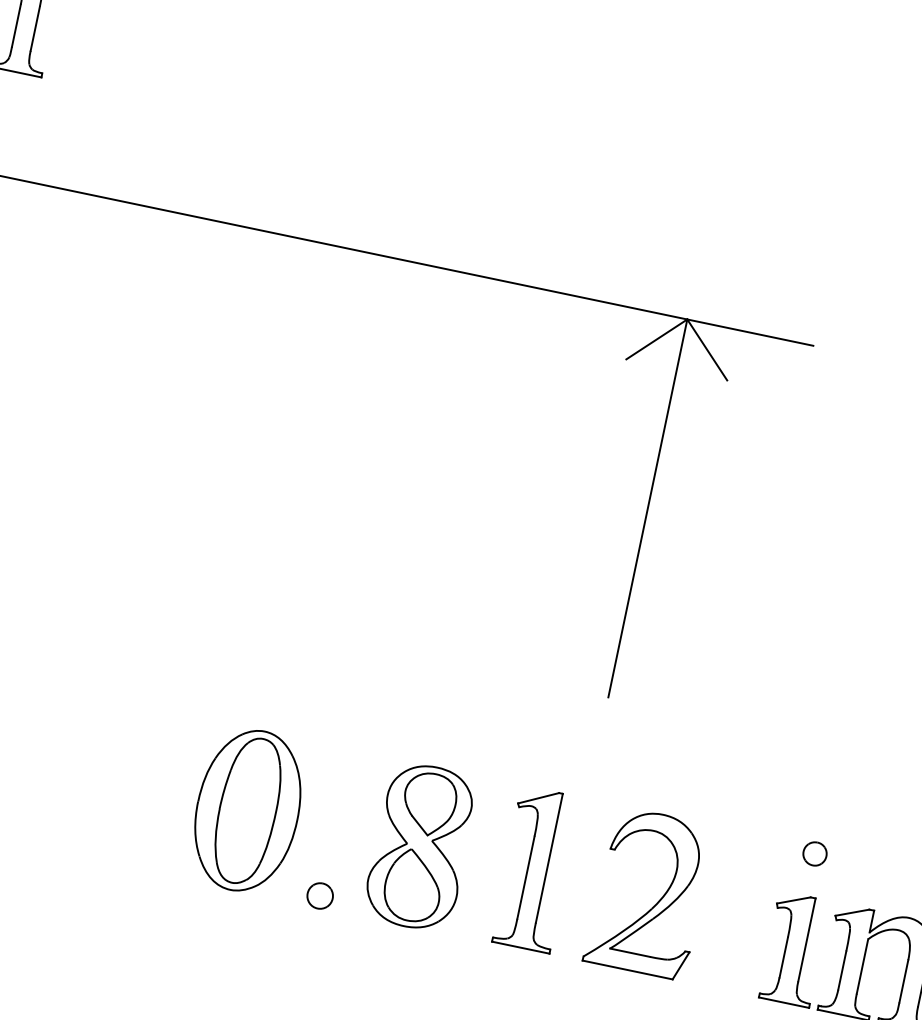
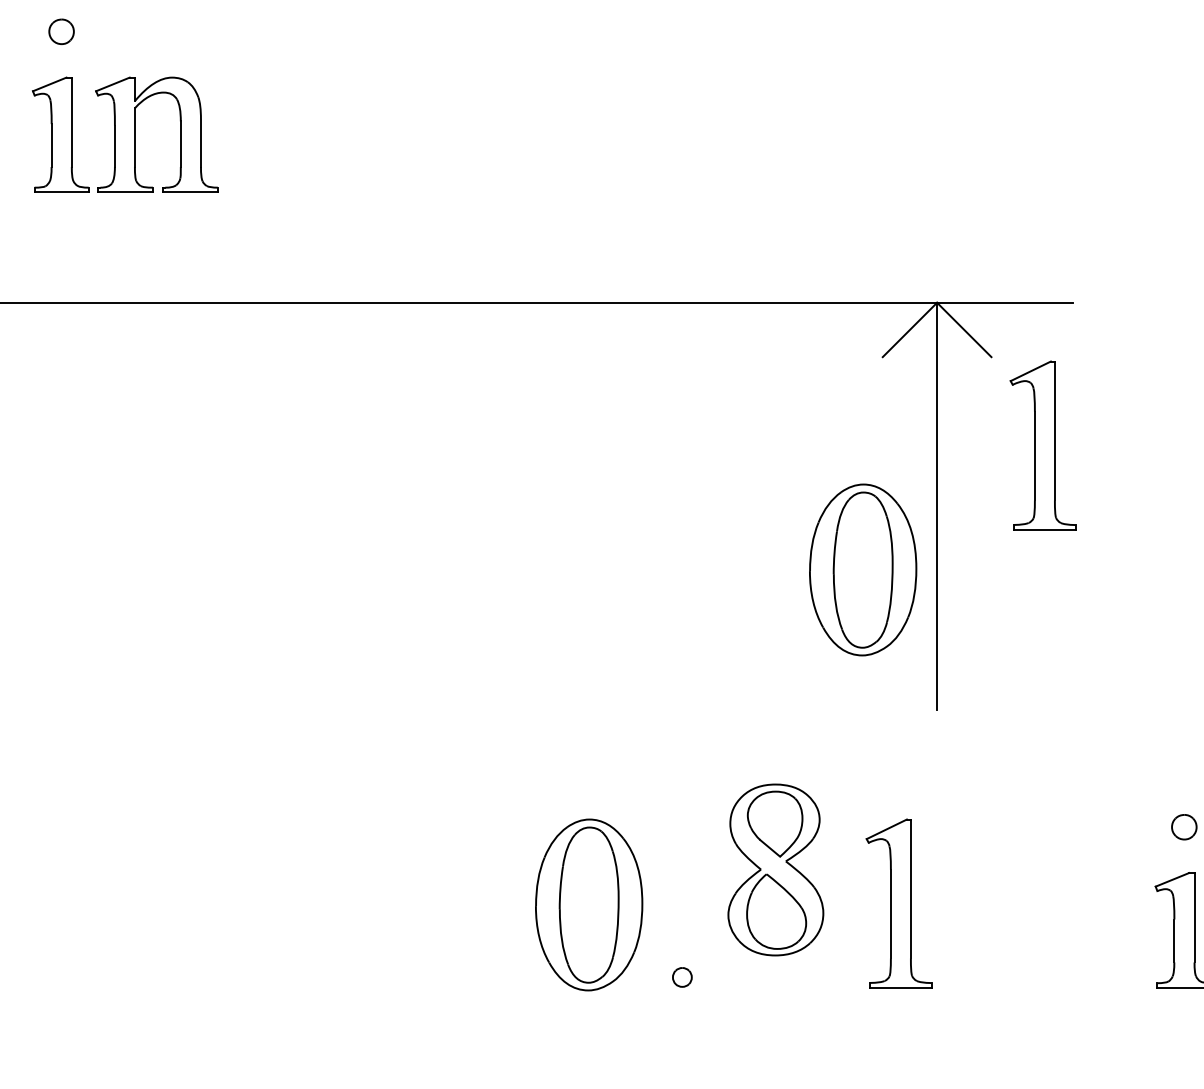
part: (757, 472) -> (1042, 445), added
part: (567, 552) -> (863, 569), added
part: (420, 846) -> (775, 869), moved
part: (320, 896) -> (682, 977), size x0.7
part: (658, 900) -> (1032, 909), removed

